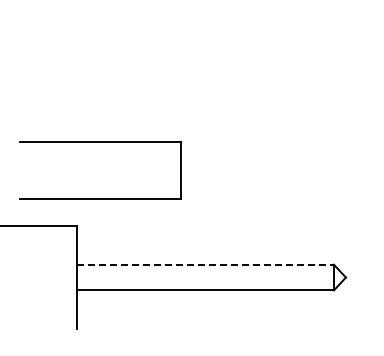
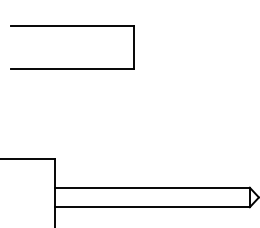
part: (100, 142) -> (72, 25), moved
line: (205, 264) -> (152, 187), dashed -> solid

